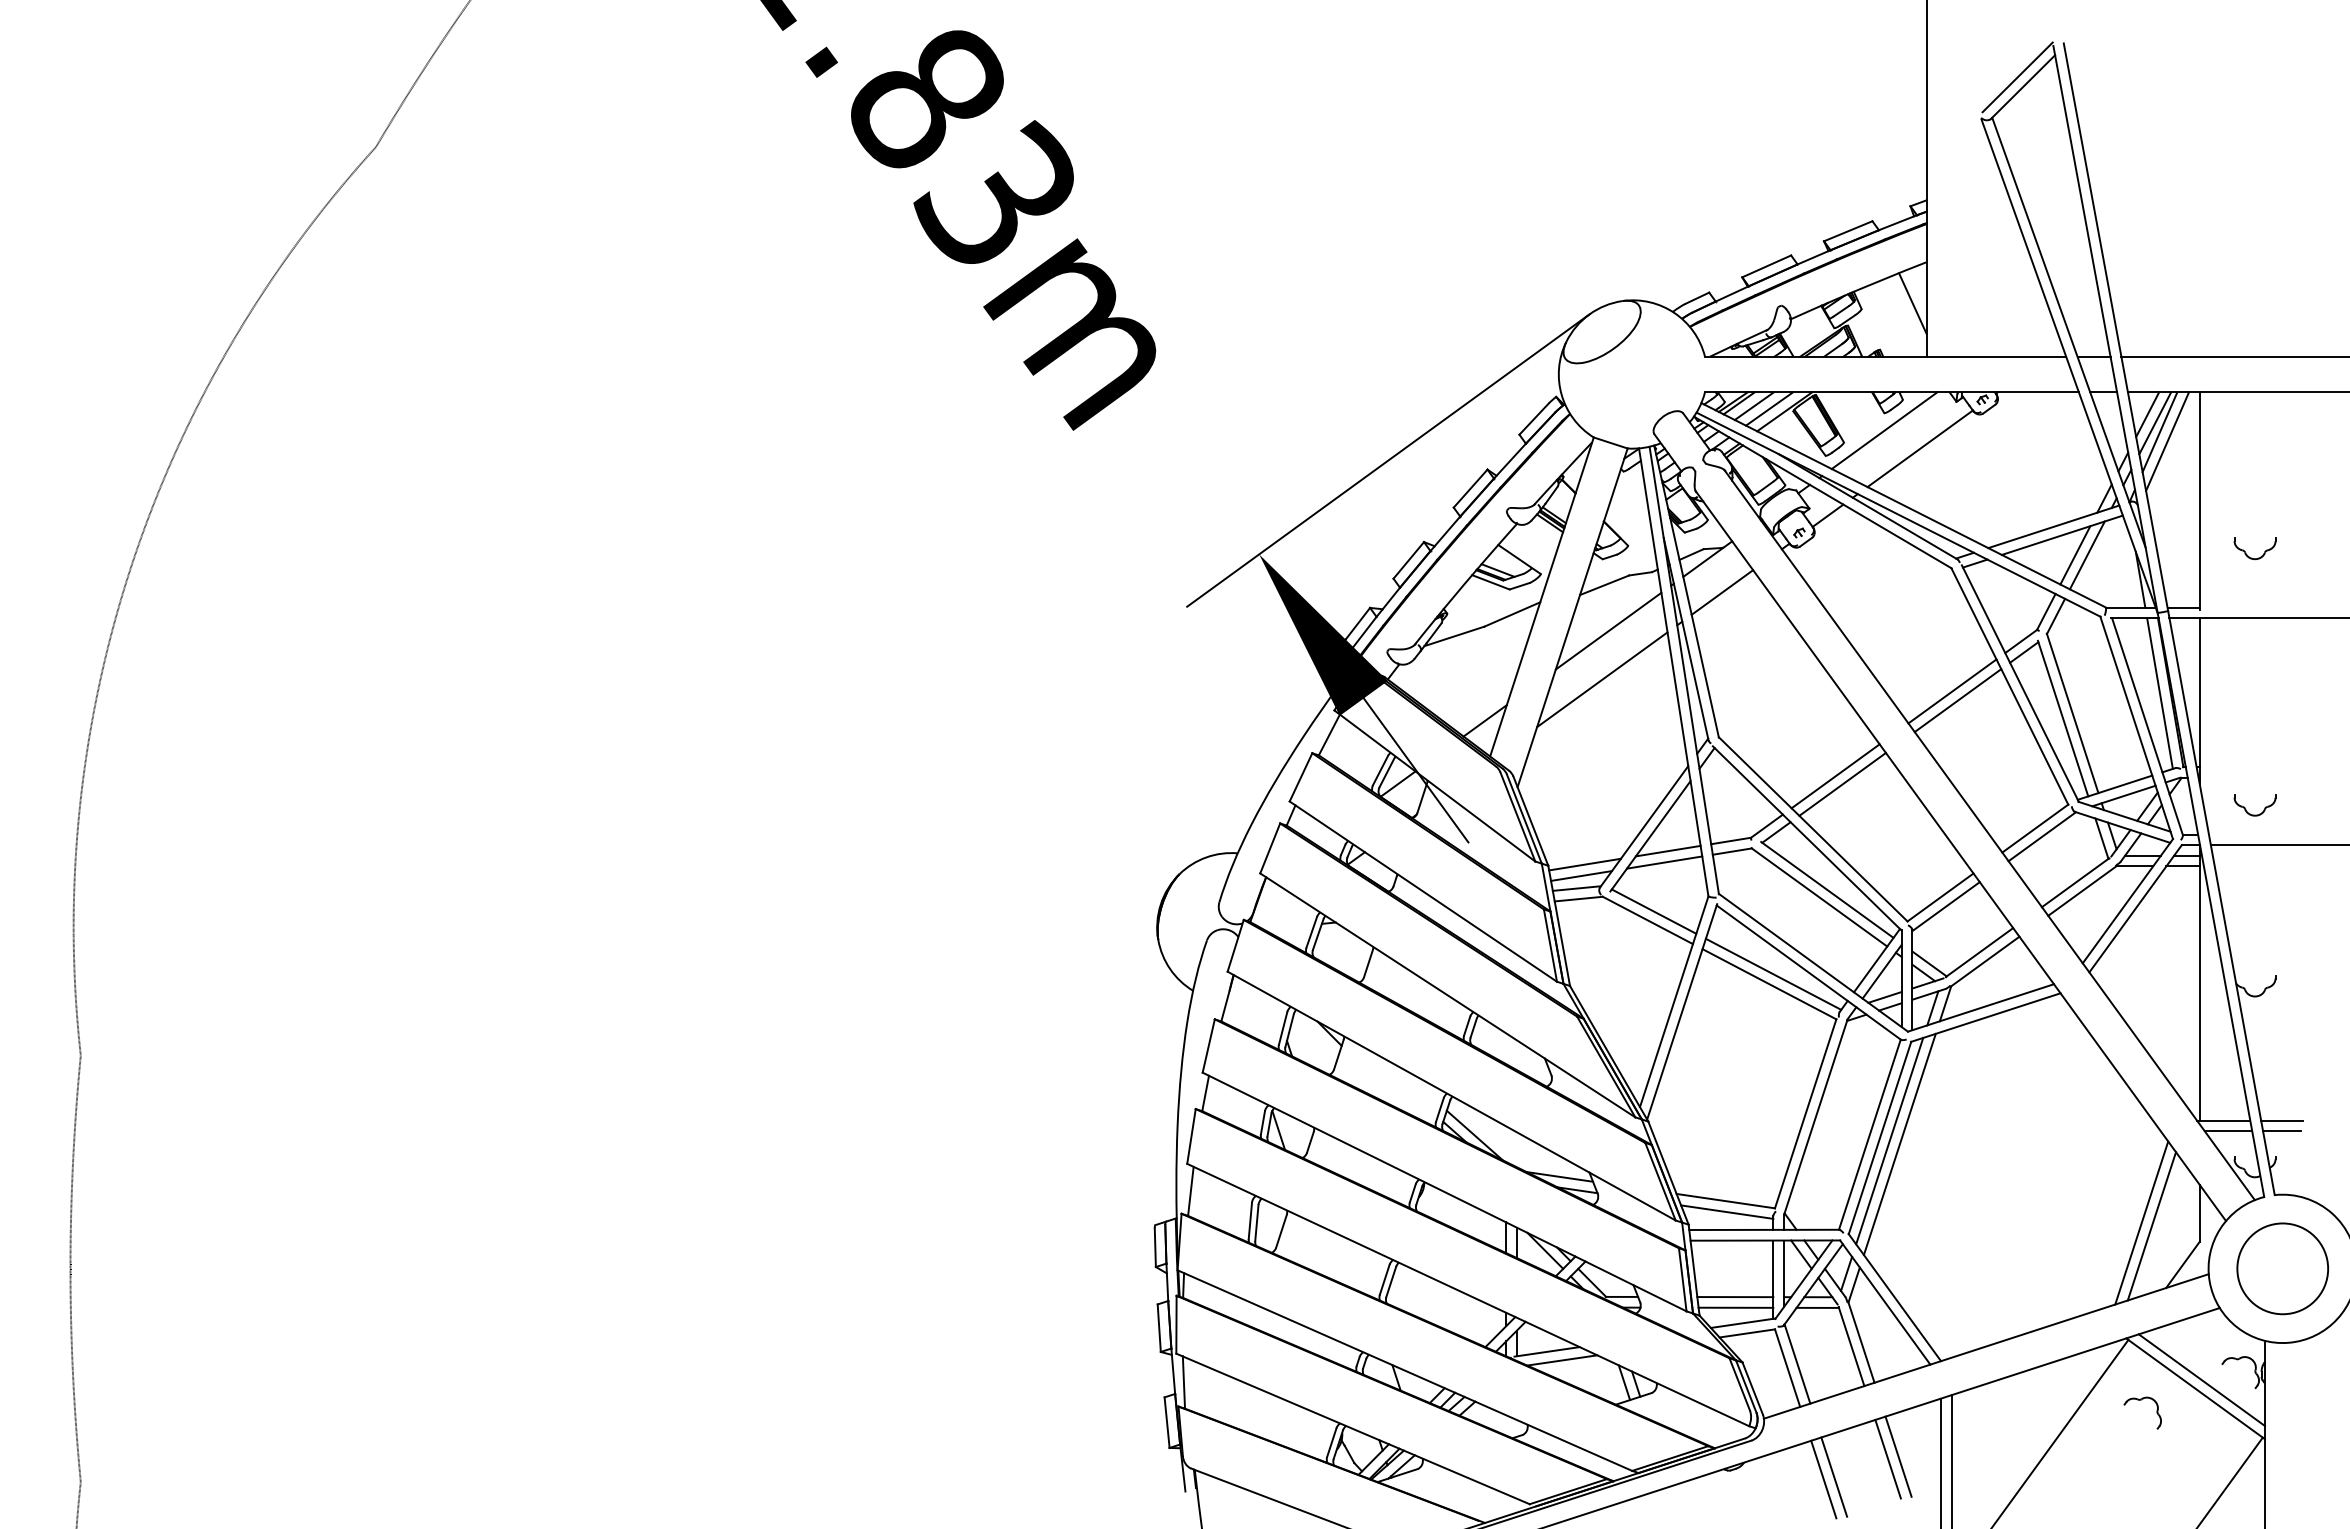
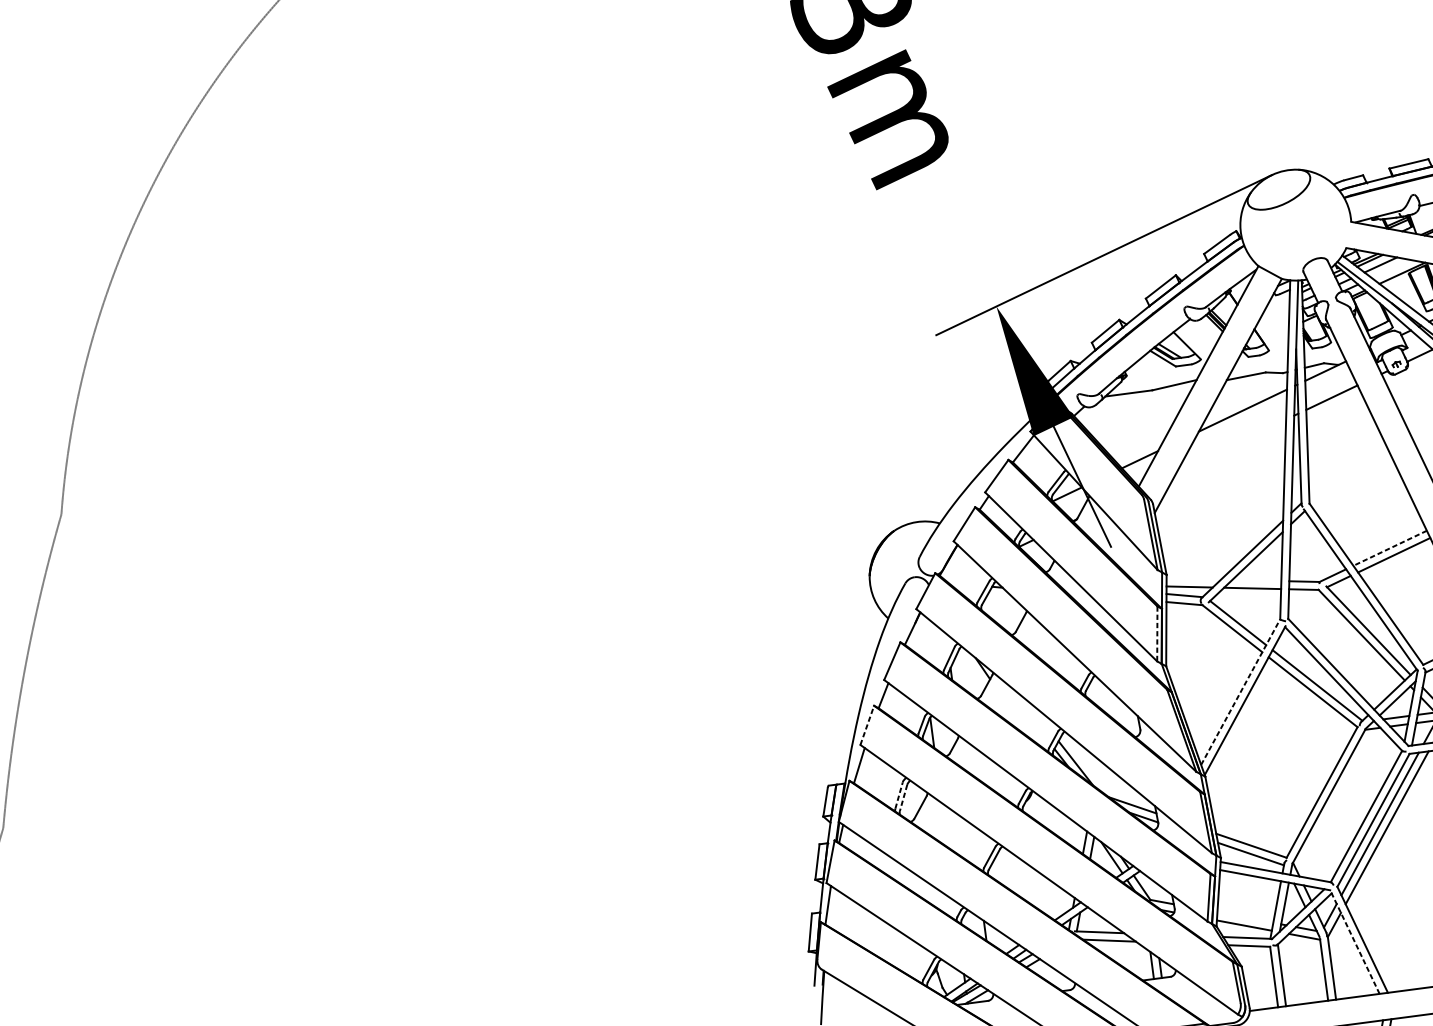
line: (1769, 408) -> (1391, 268), removed
line: (1602, 679) -> (1231, 445), removed
line: (1835, 776) -> (1390, 548), solid -> dashed
line: (1667, 850) -> (1256, 579), removed
line: (1584, 864) -> (1193, 578), removed
line: (1550, 945) -> (1157, 633), solid -> dashed
line: (1674, 1001) -> (1240, 691), solid -> dashed
line: (1191, 1136) -> (867, 725), solid -> dashed
line: (1250, 1220) -> (899, 795), solid -> dashed
line: (1256, 1223) -> (903, 798), solid -> dashed
line: (1735, 1297) -> (1245, 917), removed
line: (1885, 1302) -> (1355, 942), solid -> dashed

